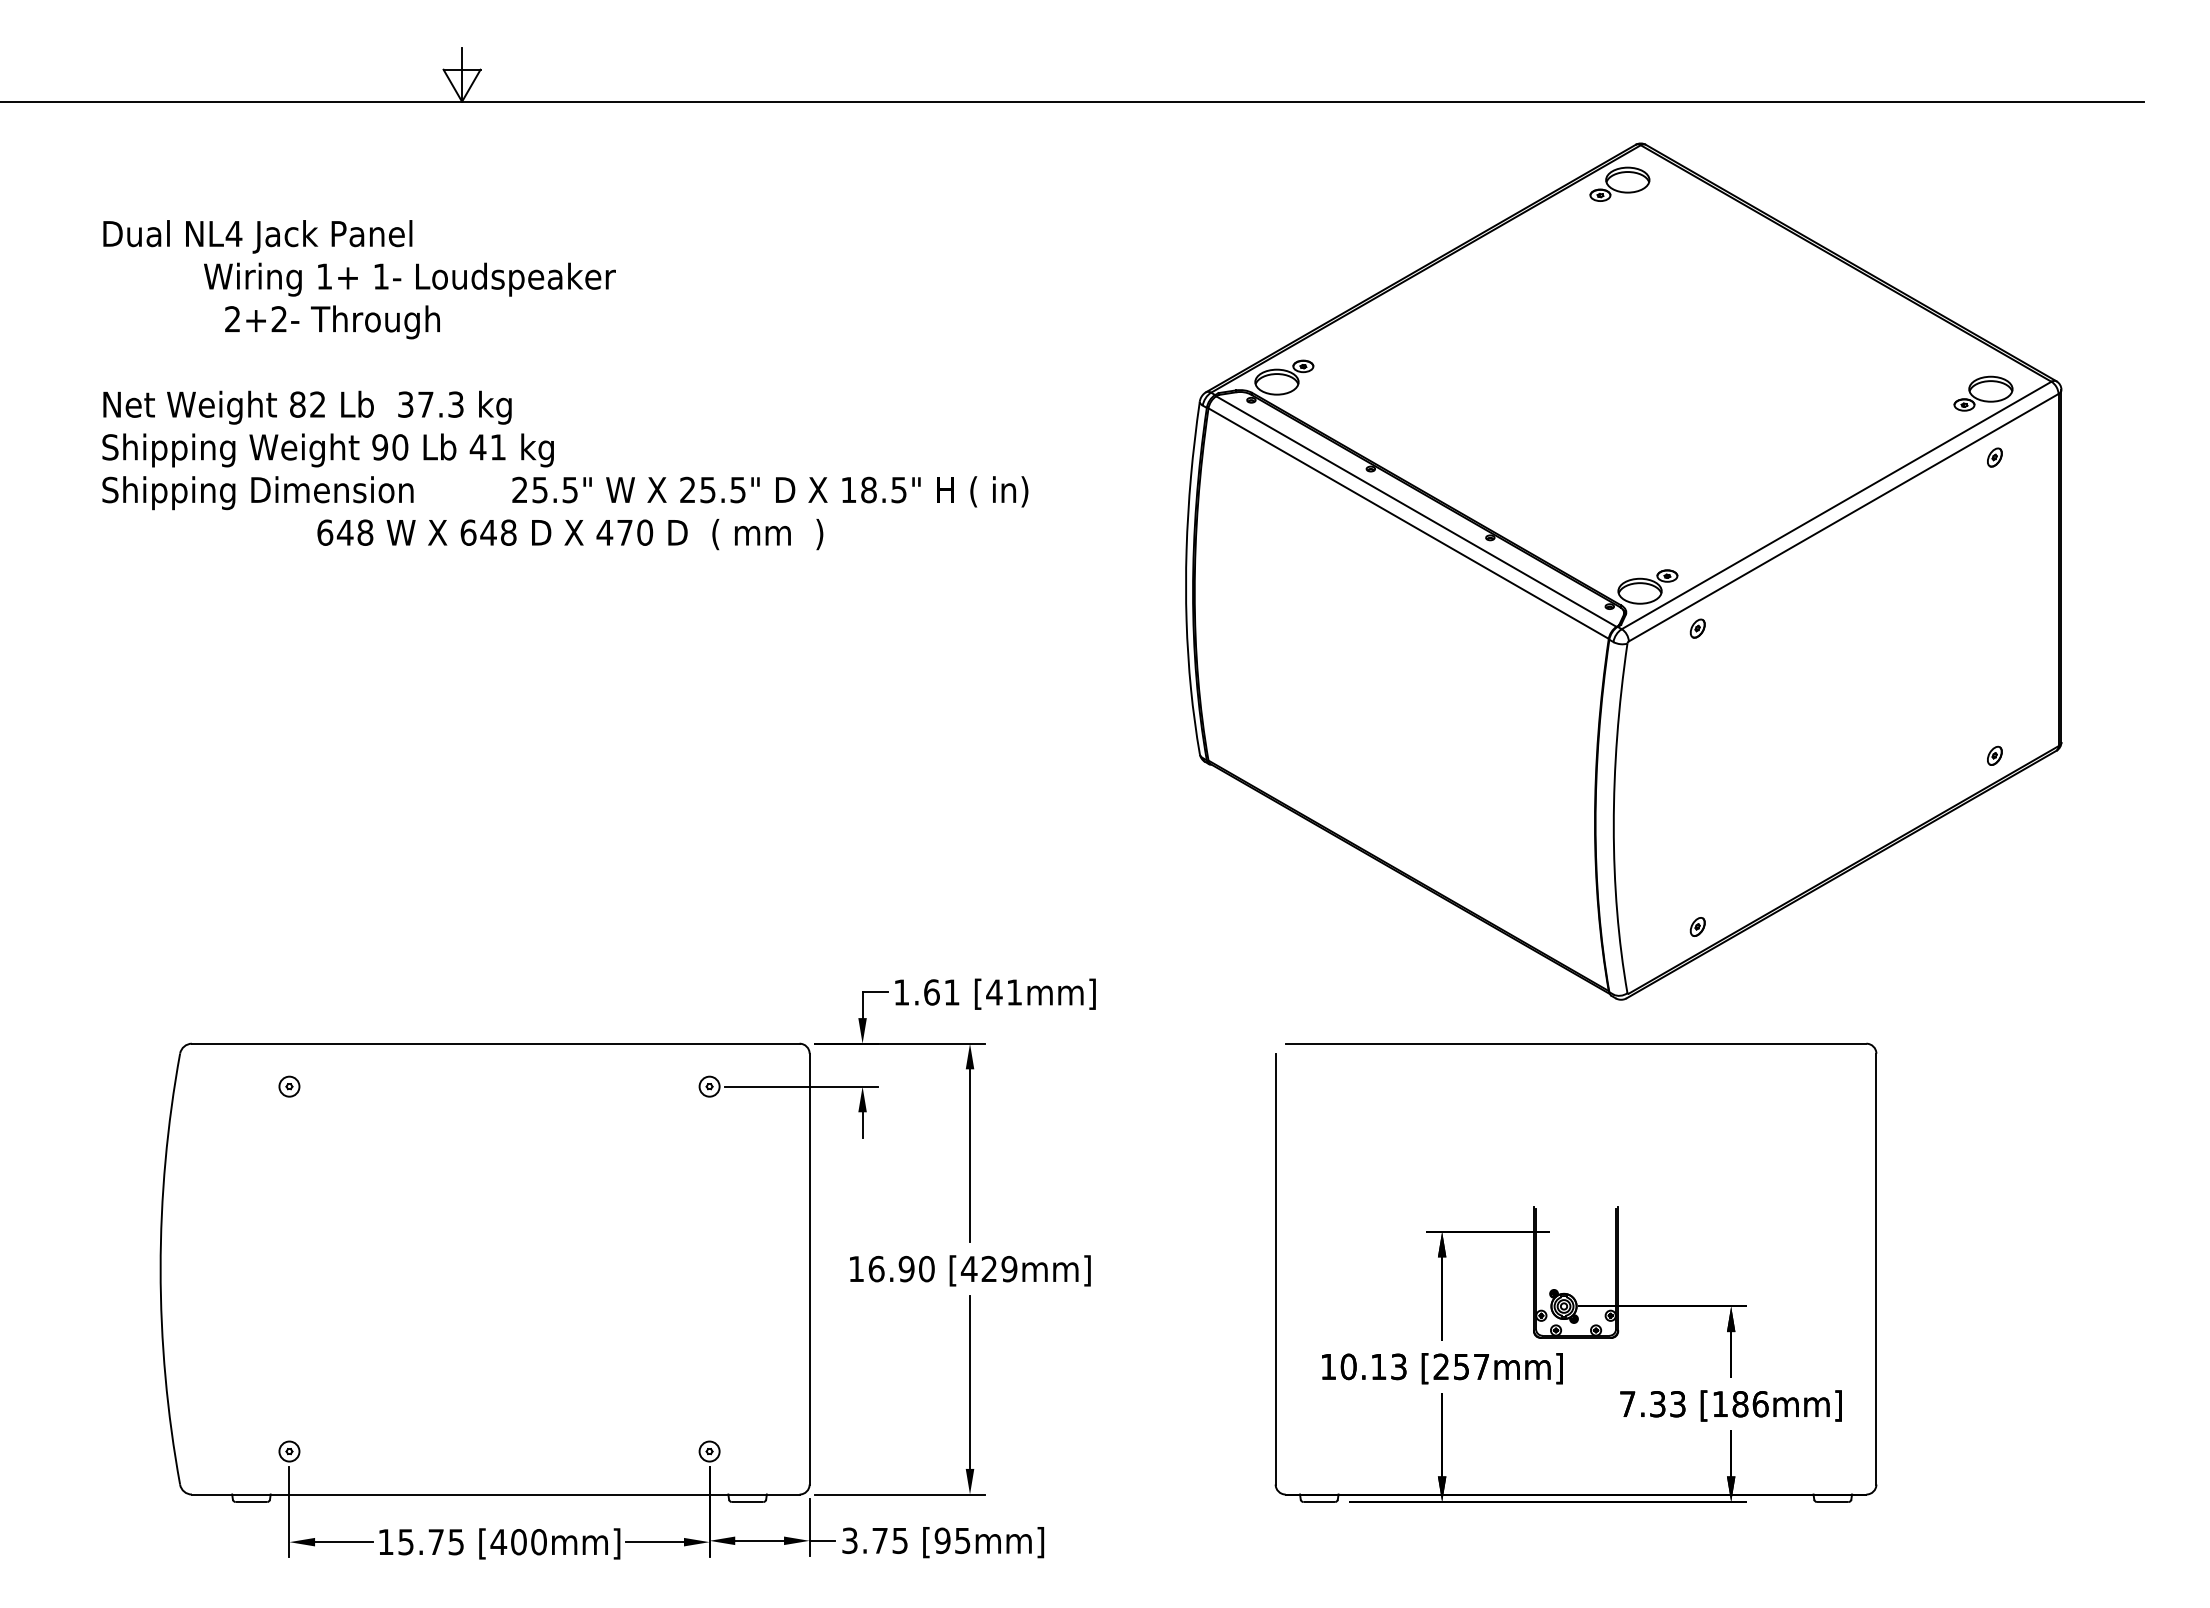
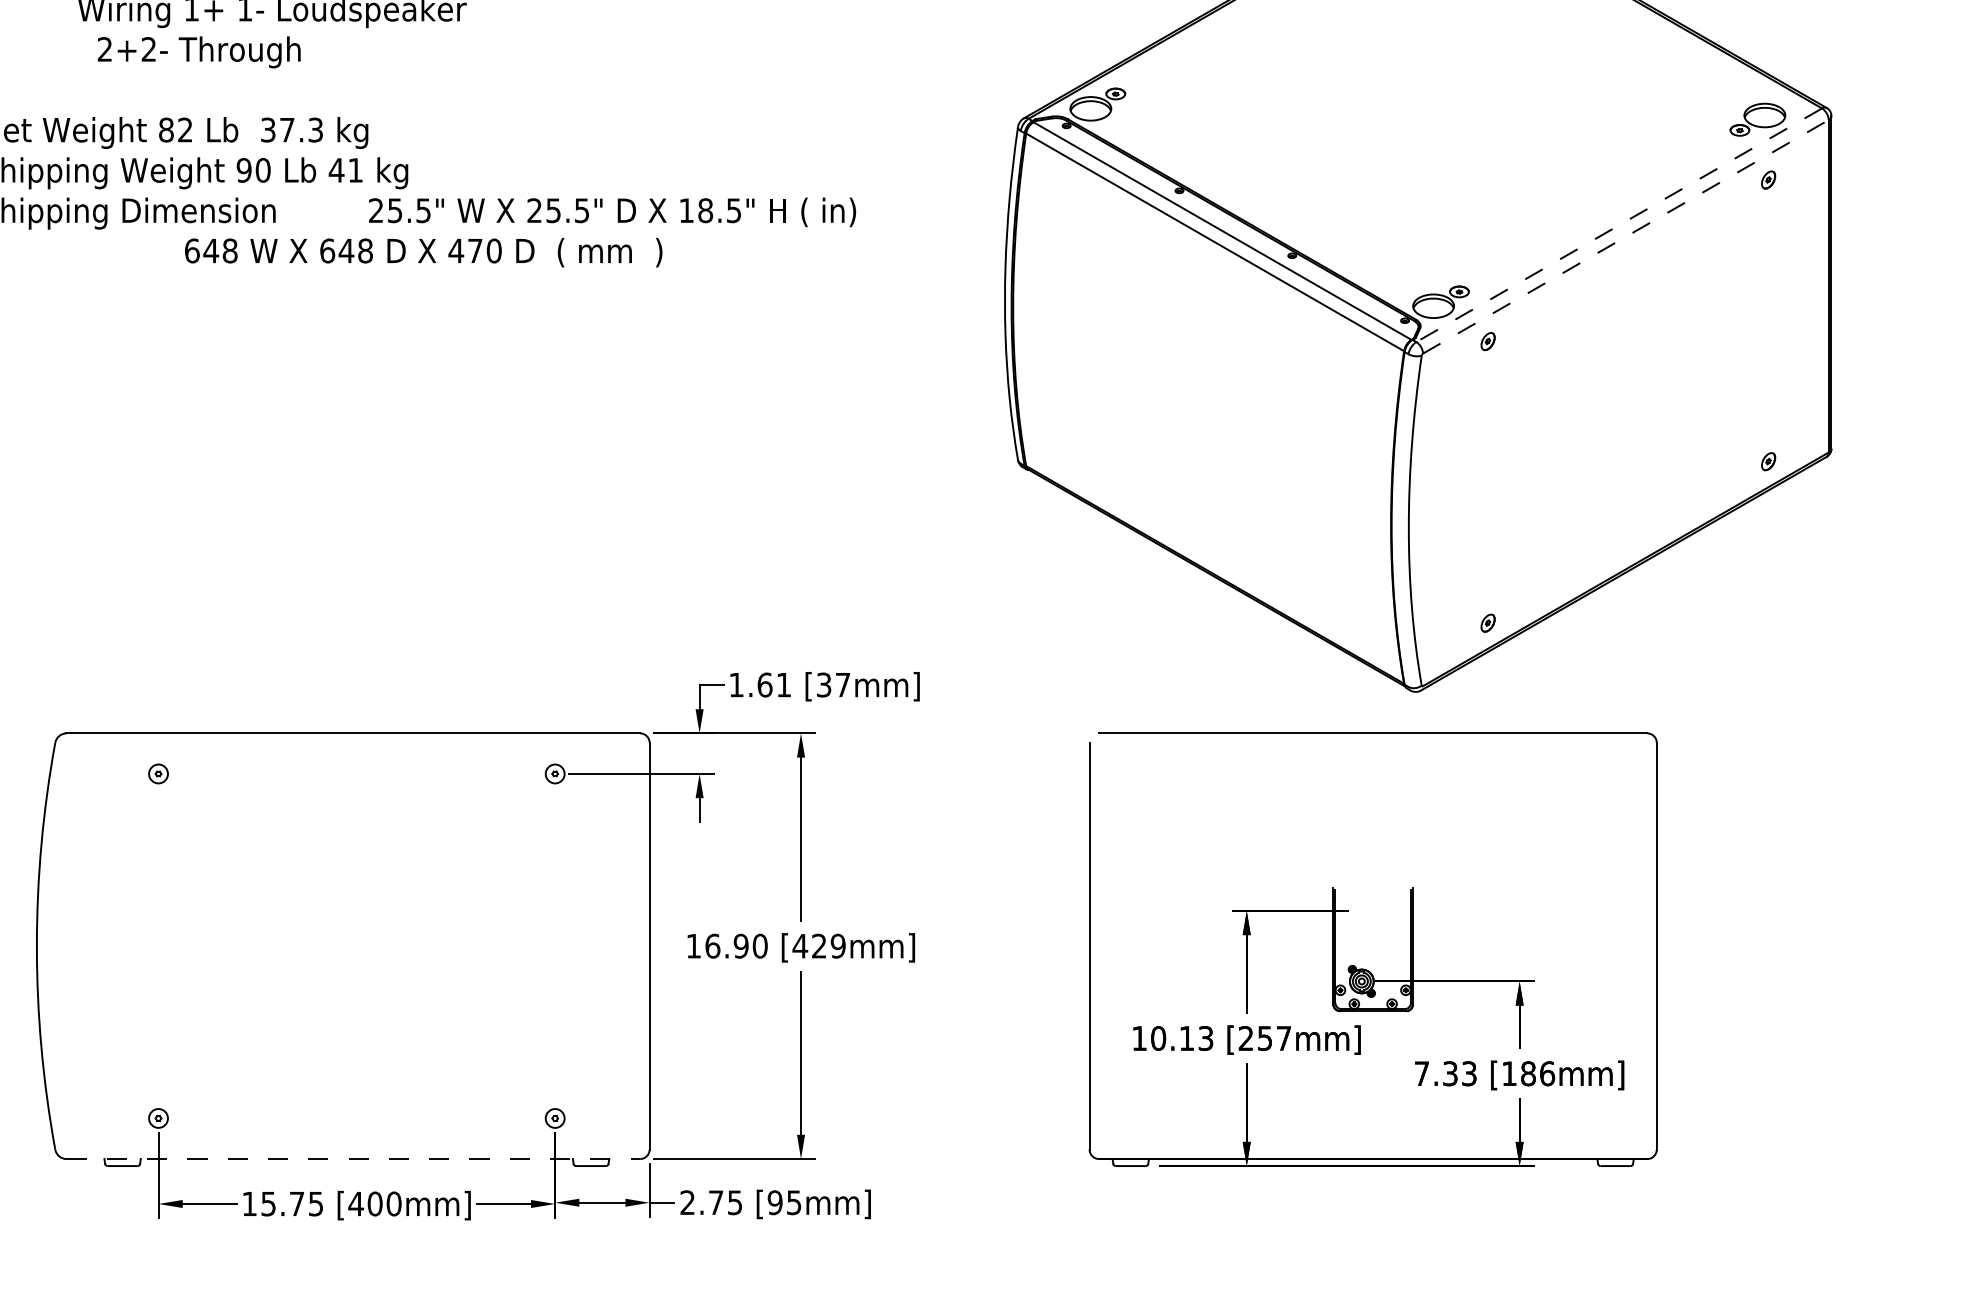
line: (1836, 505) -> (1619, 225), solid -> dashed
line: (1843, 517) -> (1625, 236), solid -> dashed
text: (1003, 992) -> (832, 685), [41mm] -> [37mm]
line: (495, 1494) -> (353, 1159), solid -> dashed
text: (849, 1540) -> (687, 1202), 3.75 -> 2.75

